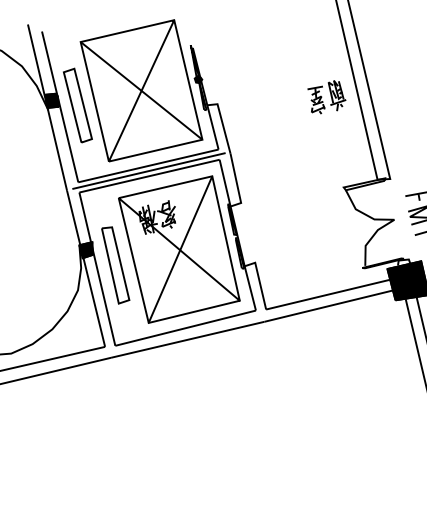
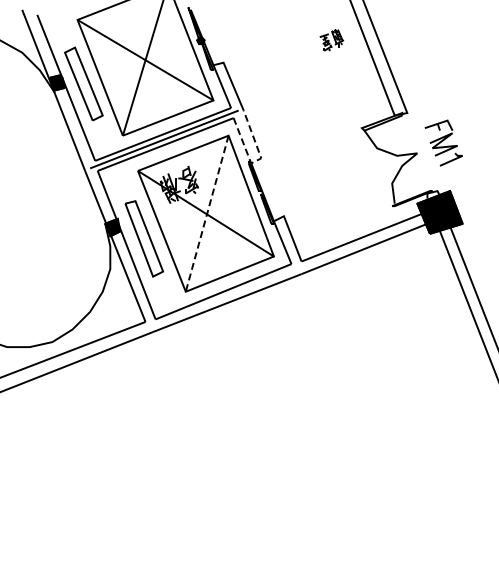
part: (326, 97) -> (331, 40), size x0.6
line: (237, 204) -> (257, 160), solid -> dashed
line: (180, 249) -> (207, 213), solid -> dashed

